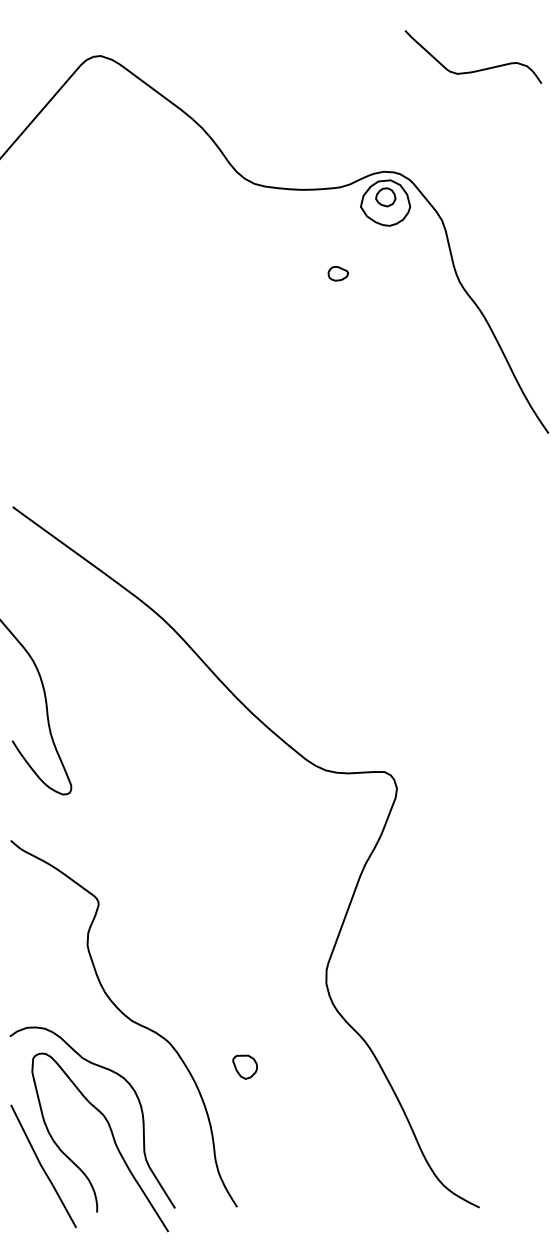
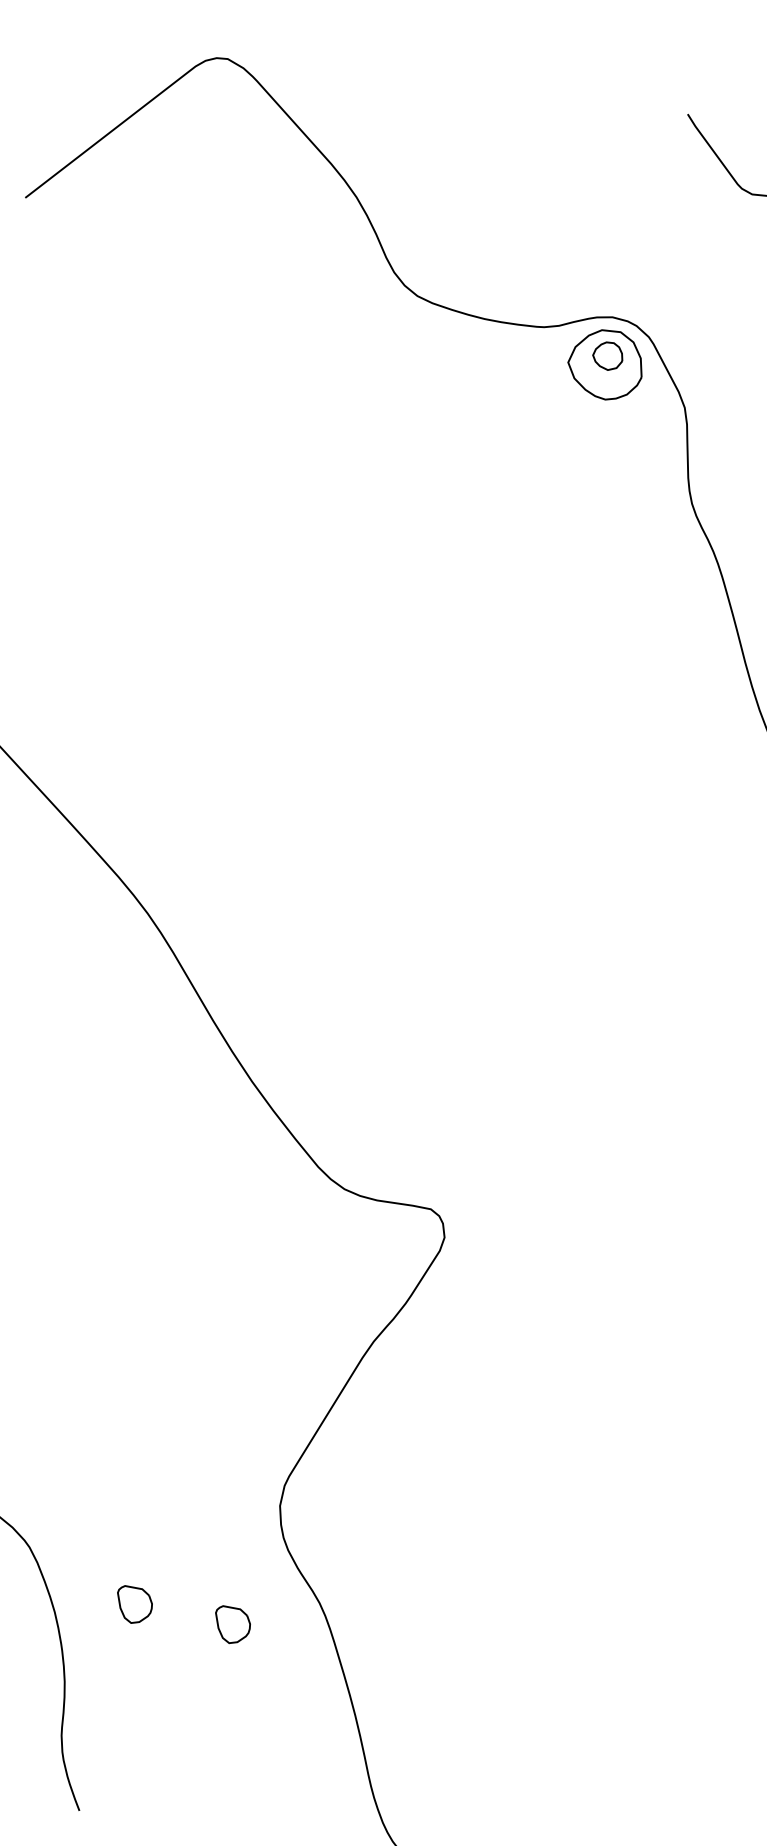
part: (337, 273) -> (513, 454), removed
part: (310, 1066) -> (231, 1624), added

